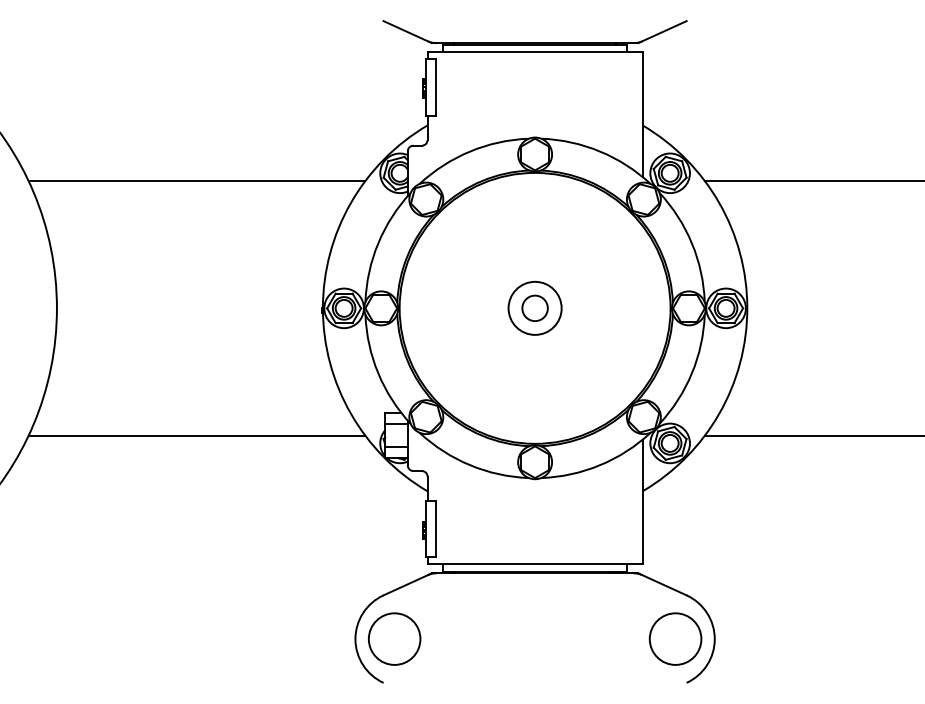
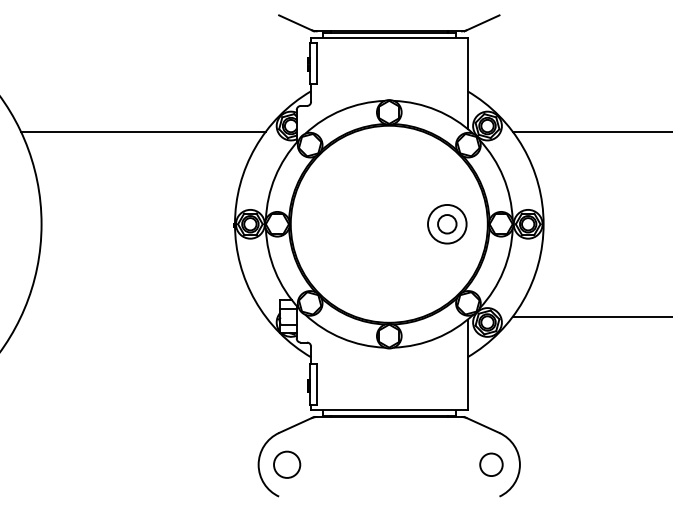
part: (535, 308) -> (447, 224), moved
line: (195, 435) -> (142, 316), removed
circle: (393, 638) -> (286, 464), size x0.7
circle: (675, 638) -> (491, 464), size x0.6

